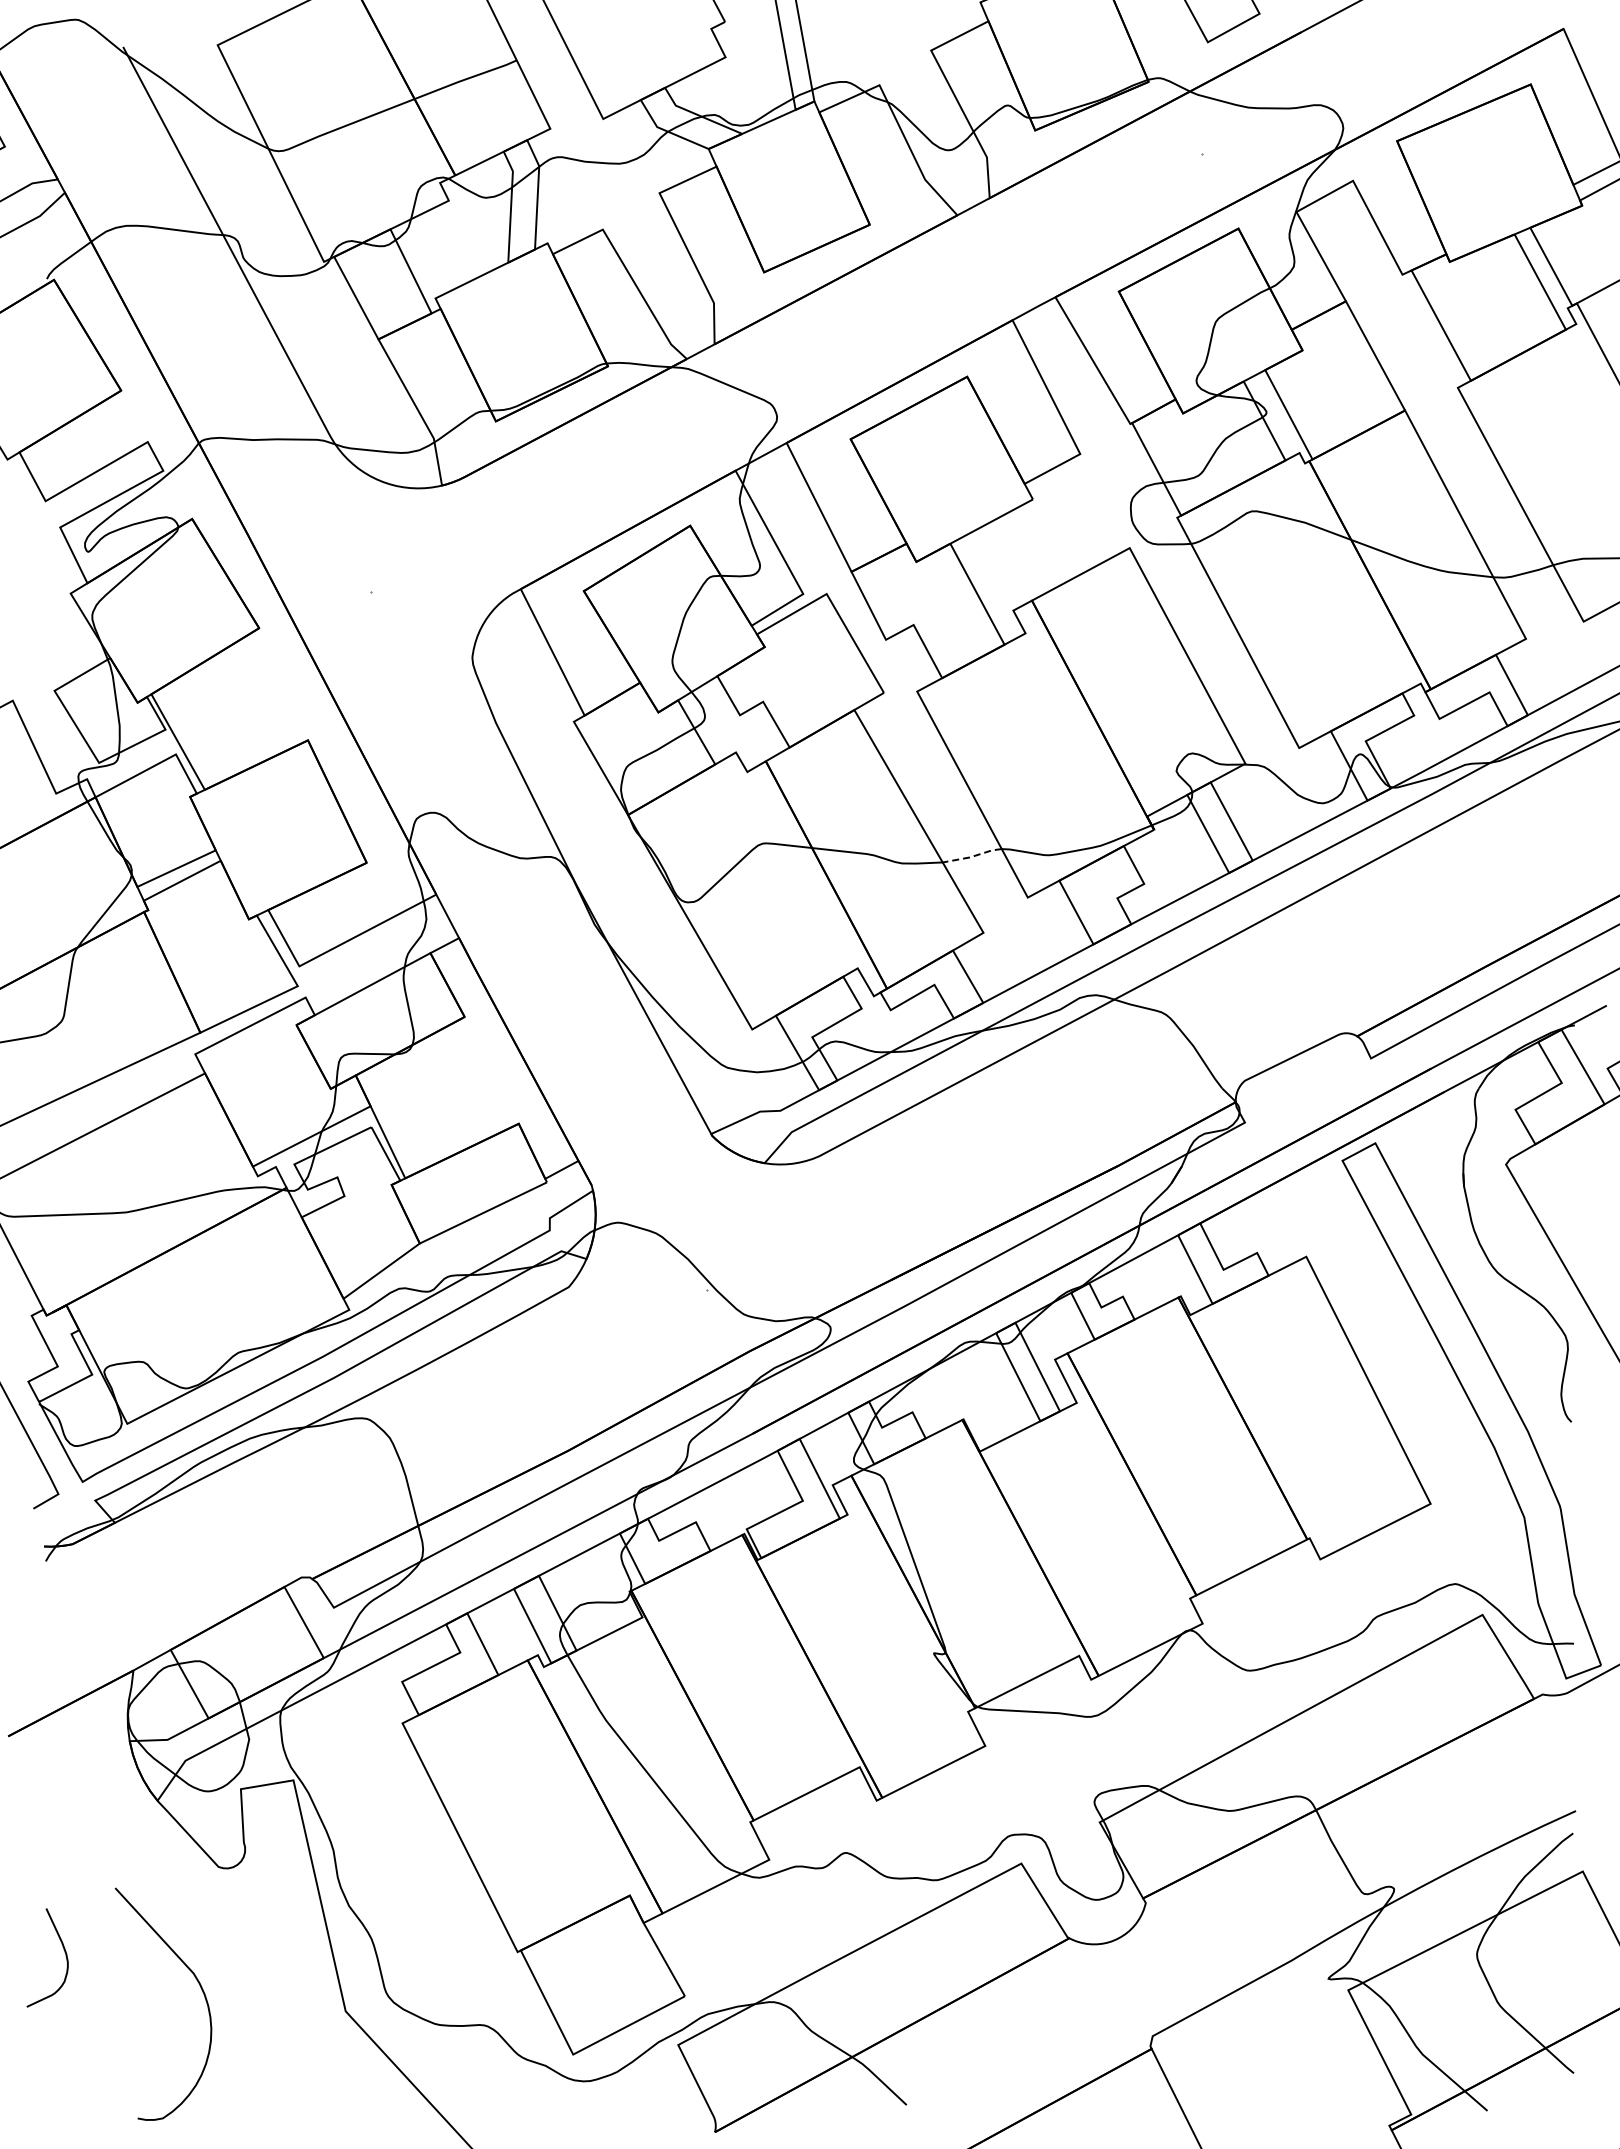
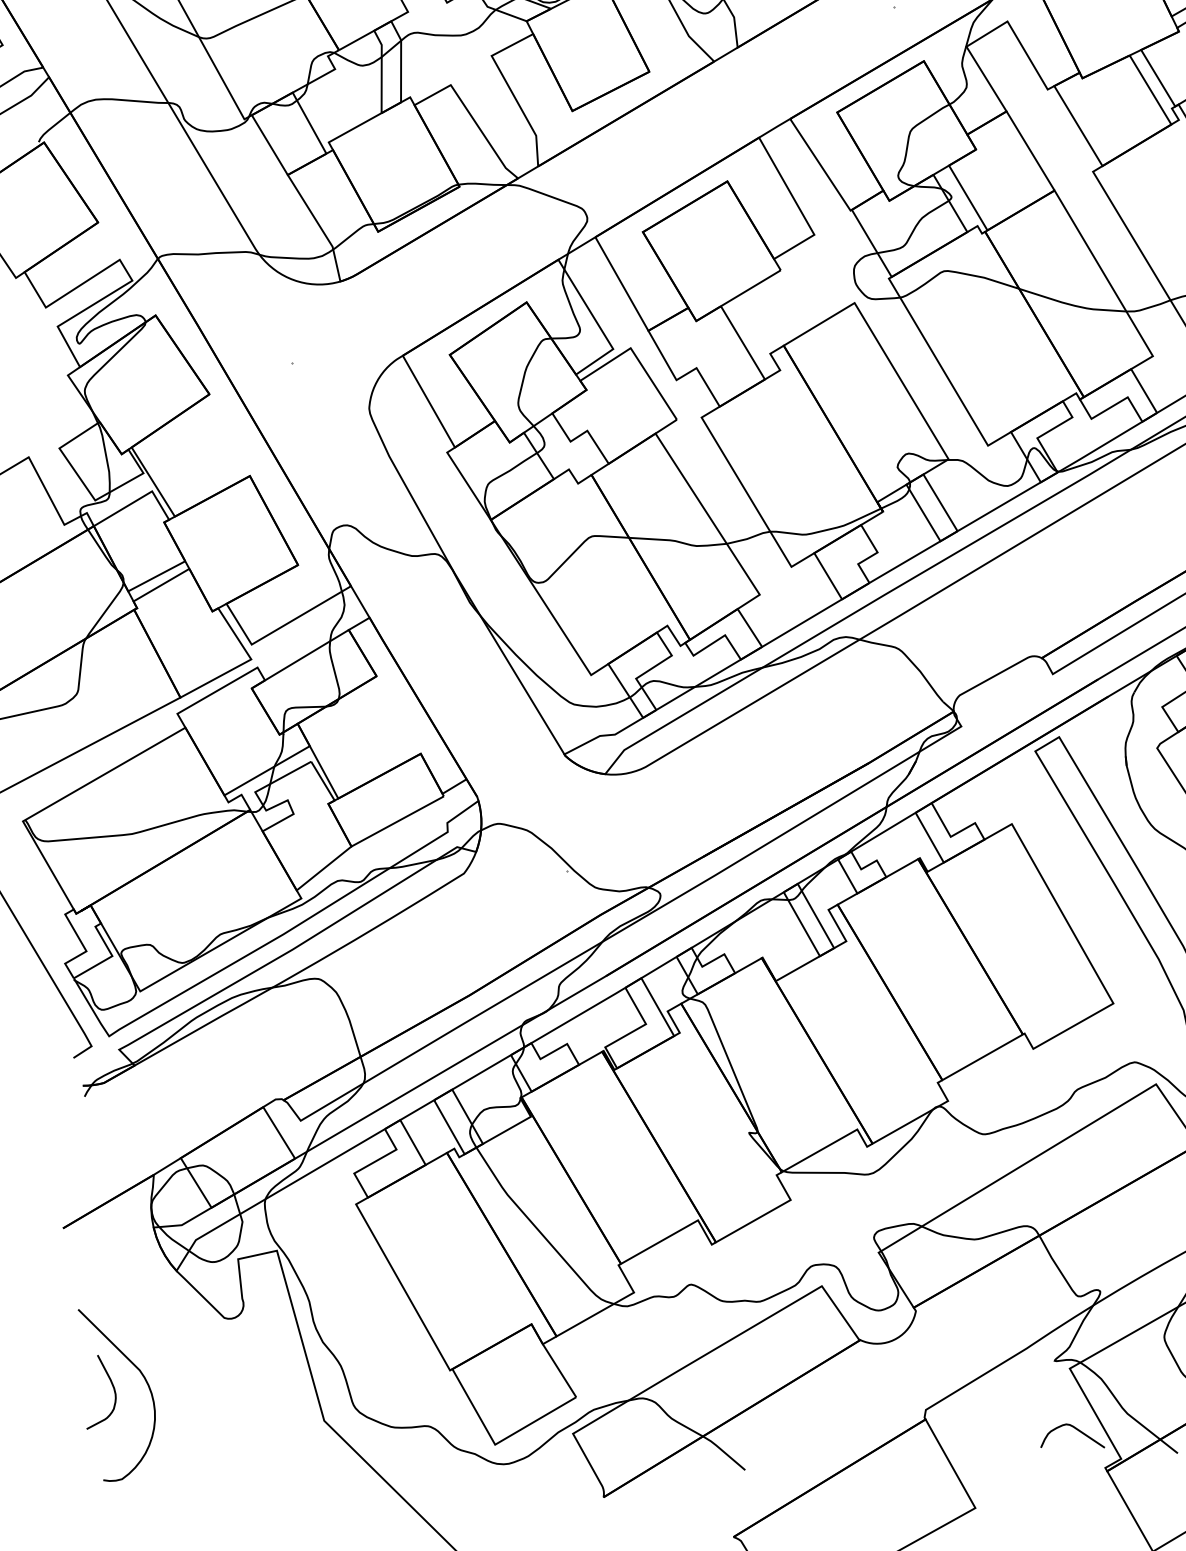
line: (972, 856) -> (748, 538), dashed -> solid
curve: (200, 1988) -> (145, 1381), moved
curve: (1351, 2071) -> (1075, 1428), added

